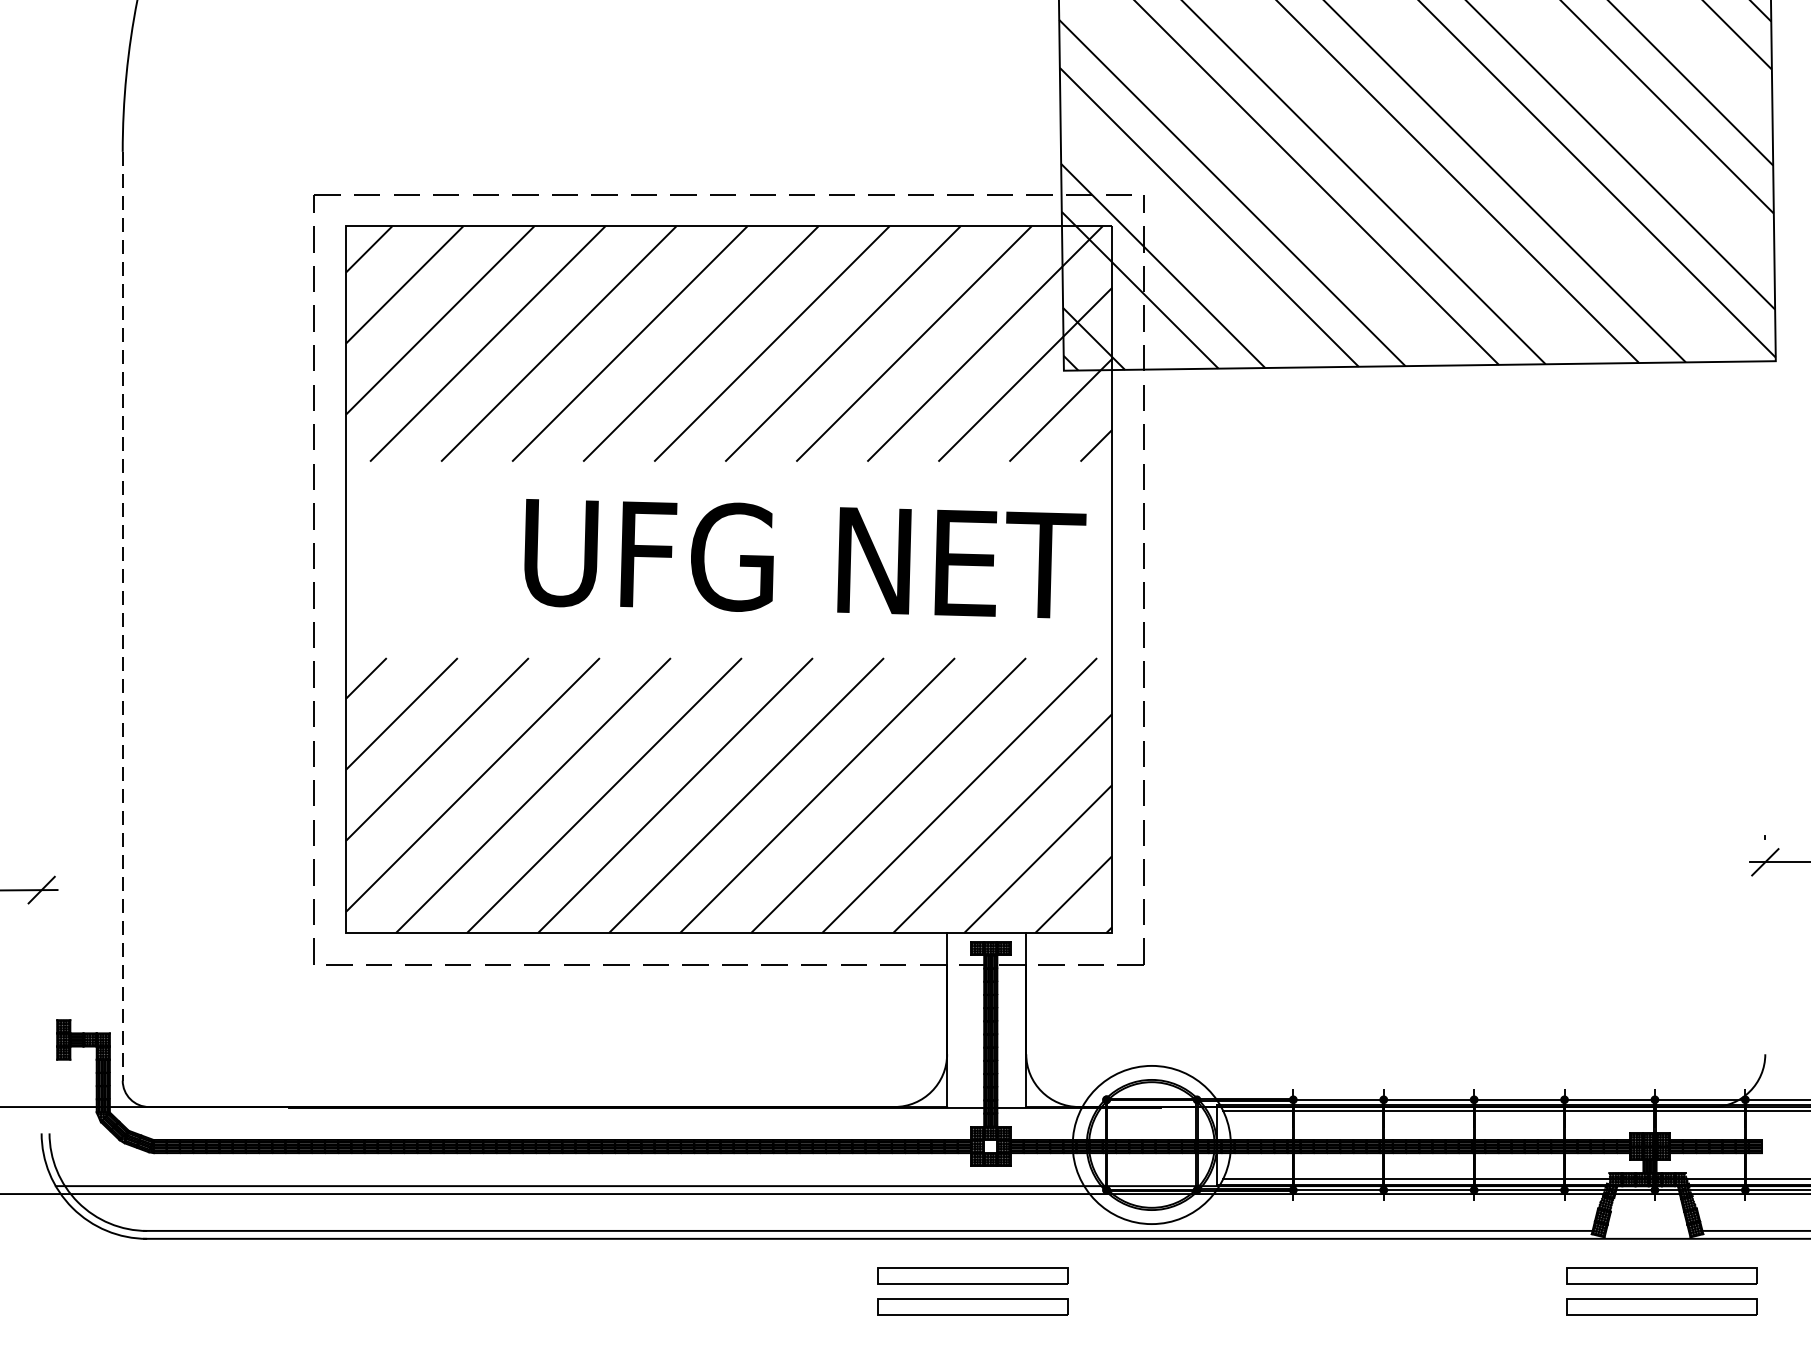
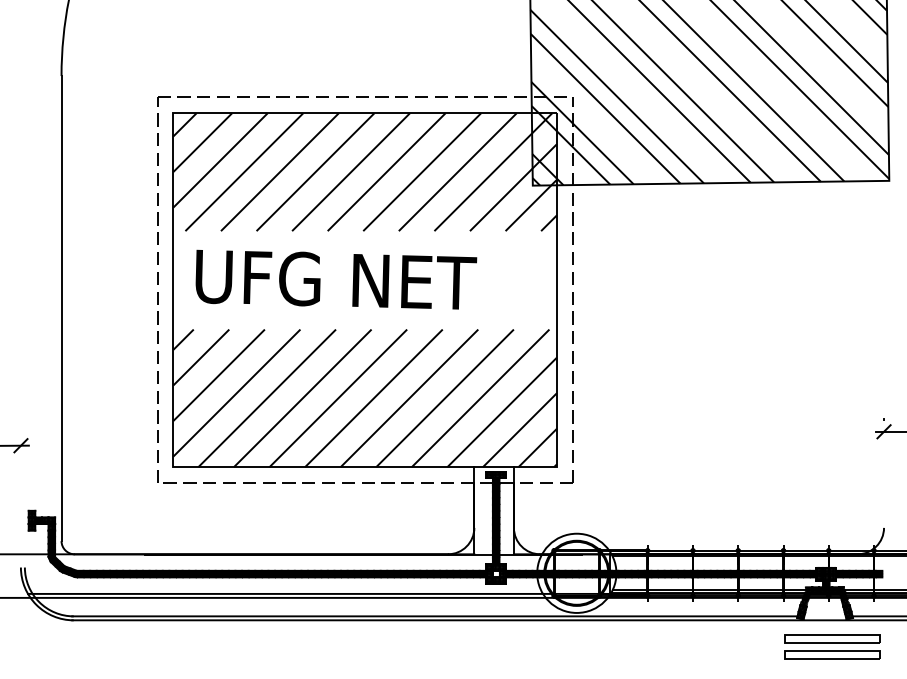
text: (805, 558) -> (336, 279), moved
line: (122, 616) -> (61, 308), dashed -> solid
part: (973, 1291) -> (487, 646), removed

